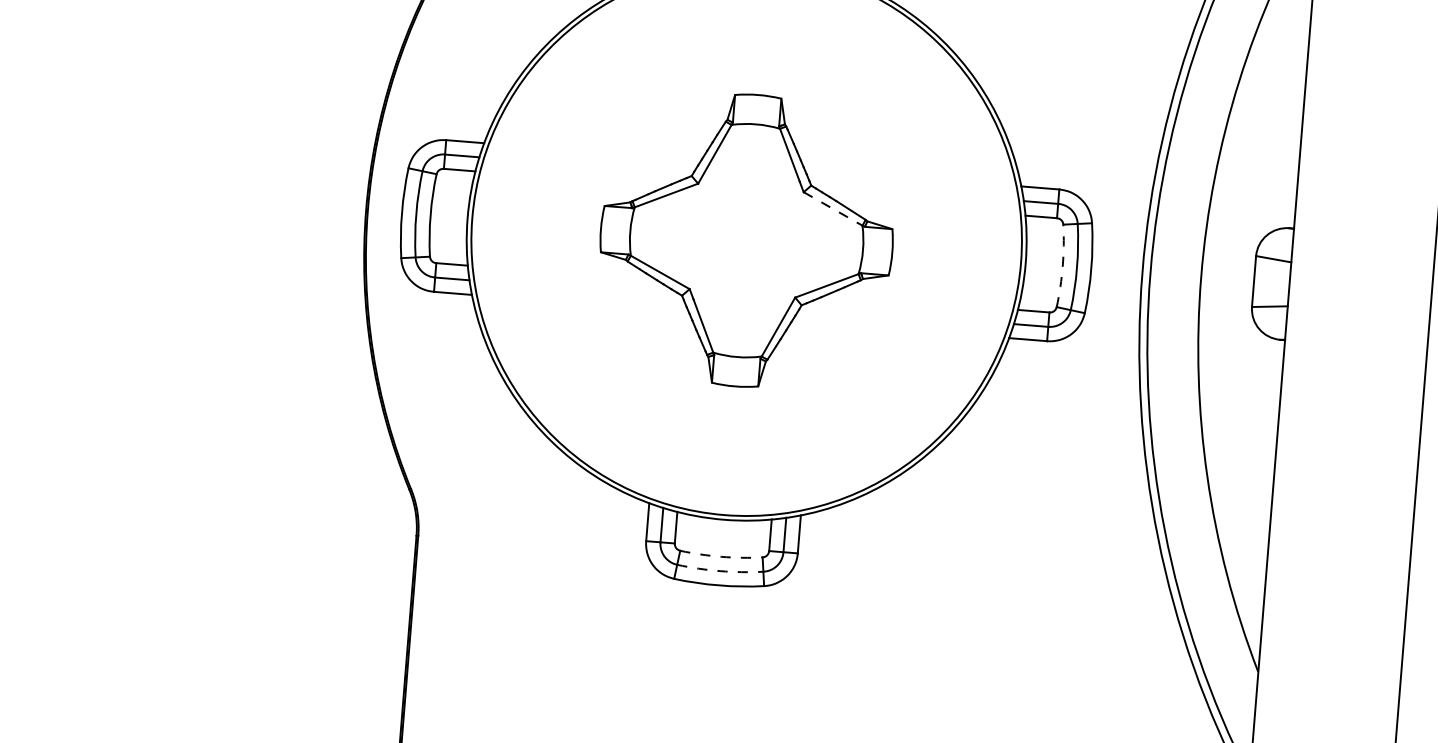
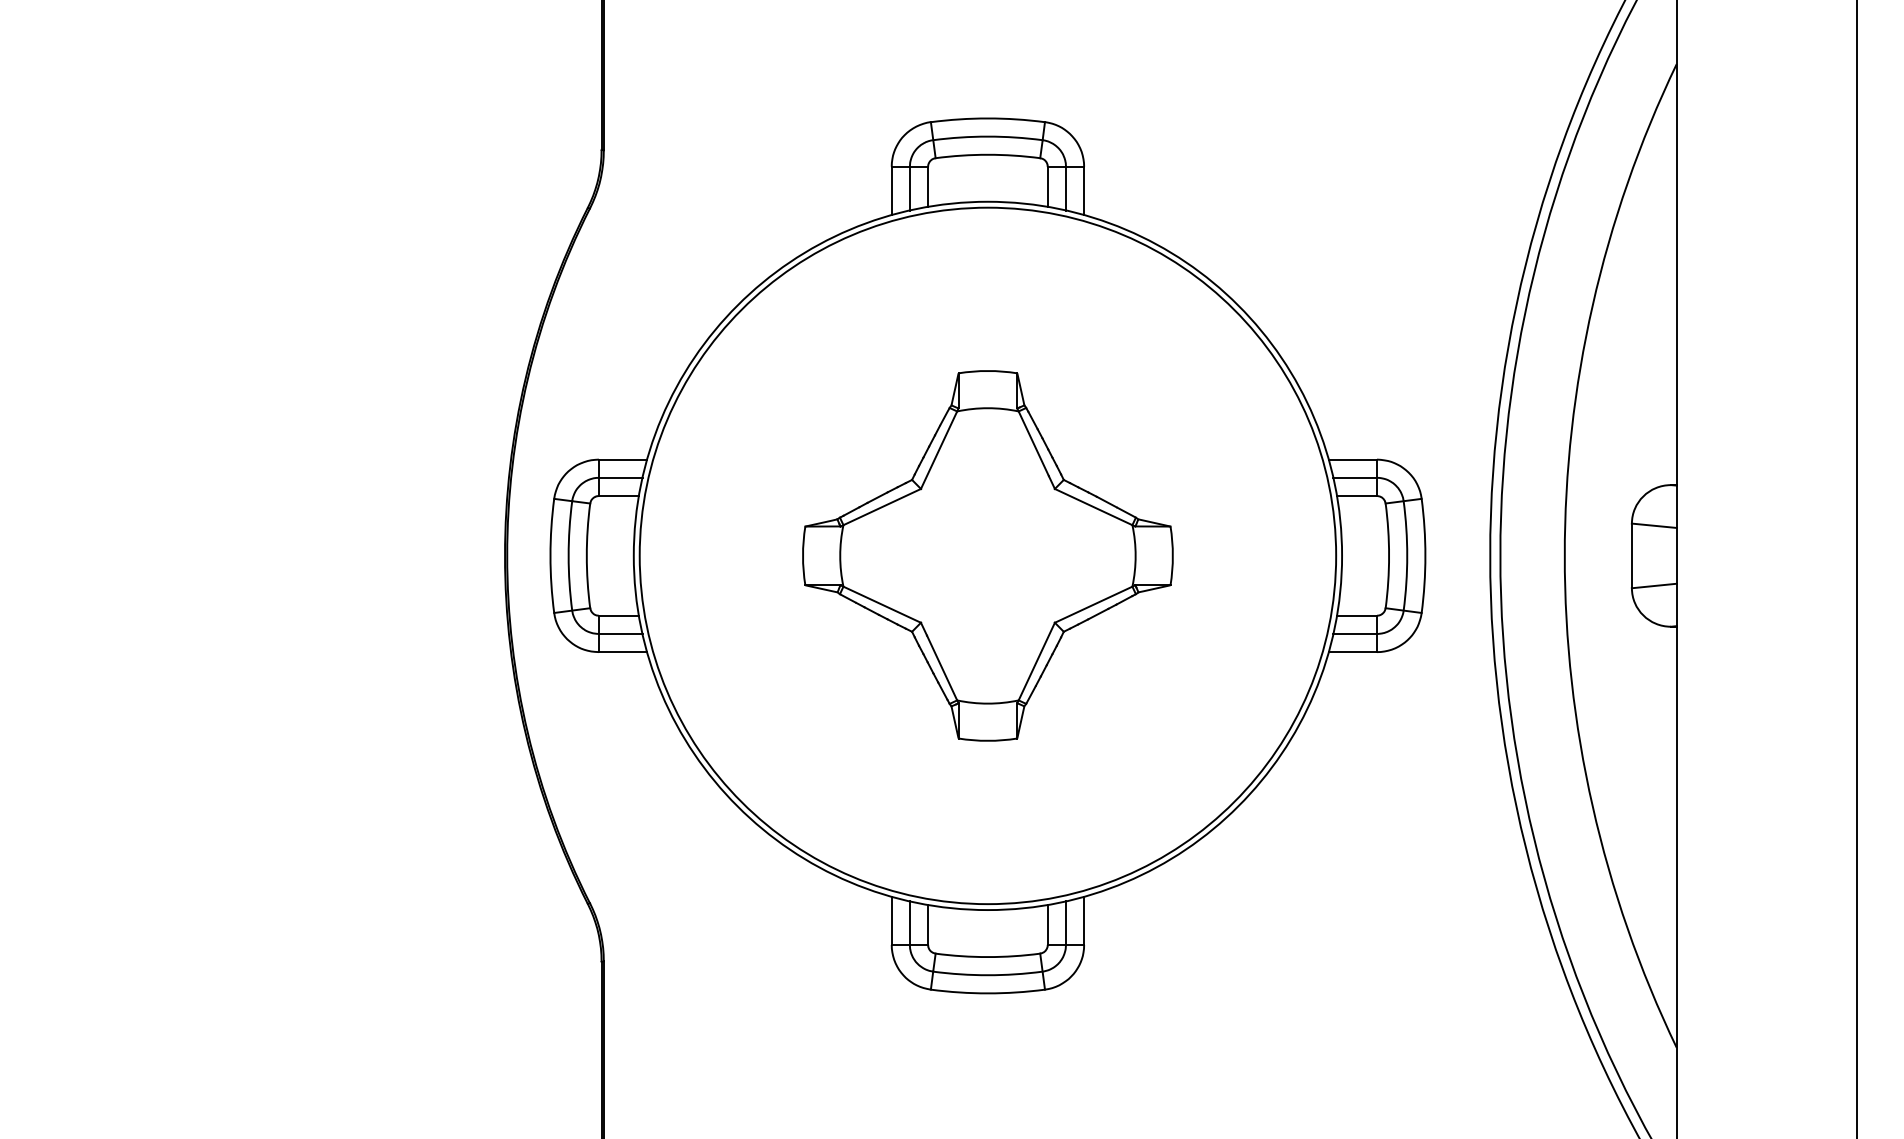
line: (834, 209) -> (1095, 507), dashed -> solid
arc: (1063, 265) -> (1389, 555), dashed -> solid
arc: (720, 557) -> (987, 957), dashed -> solid
arc: (719, 571) -> (987, 975), dashed -> solid

